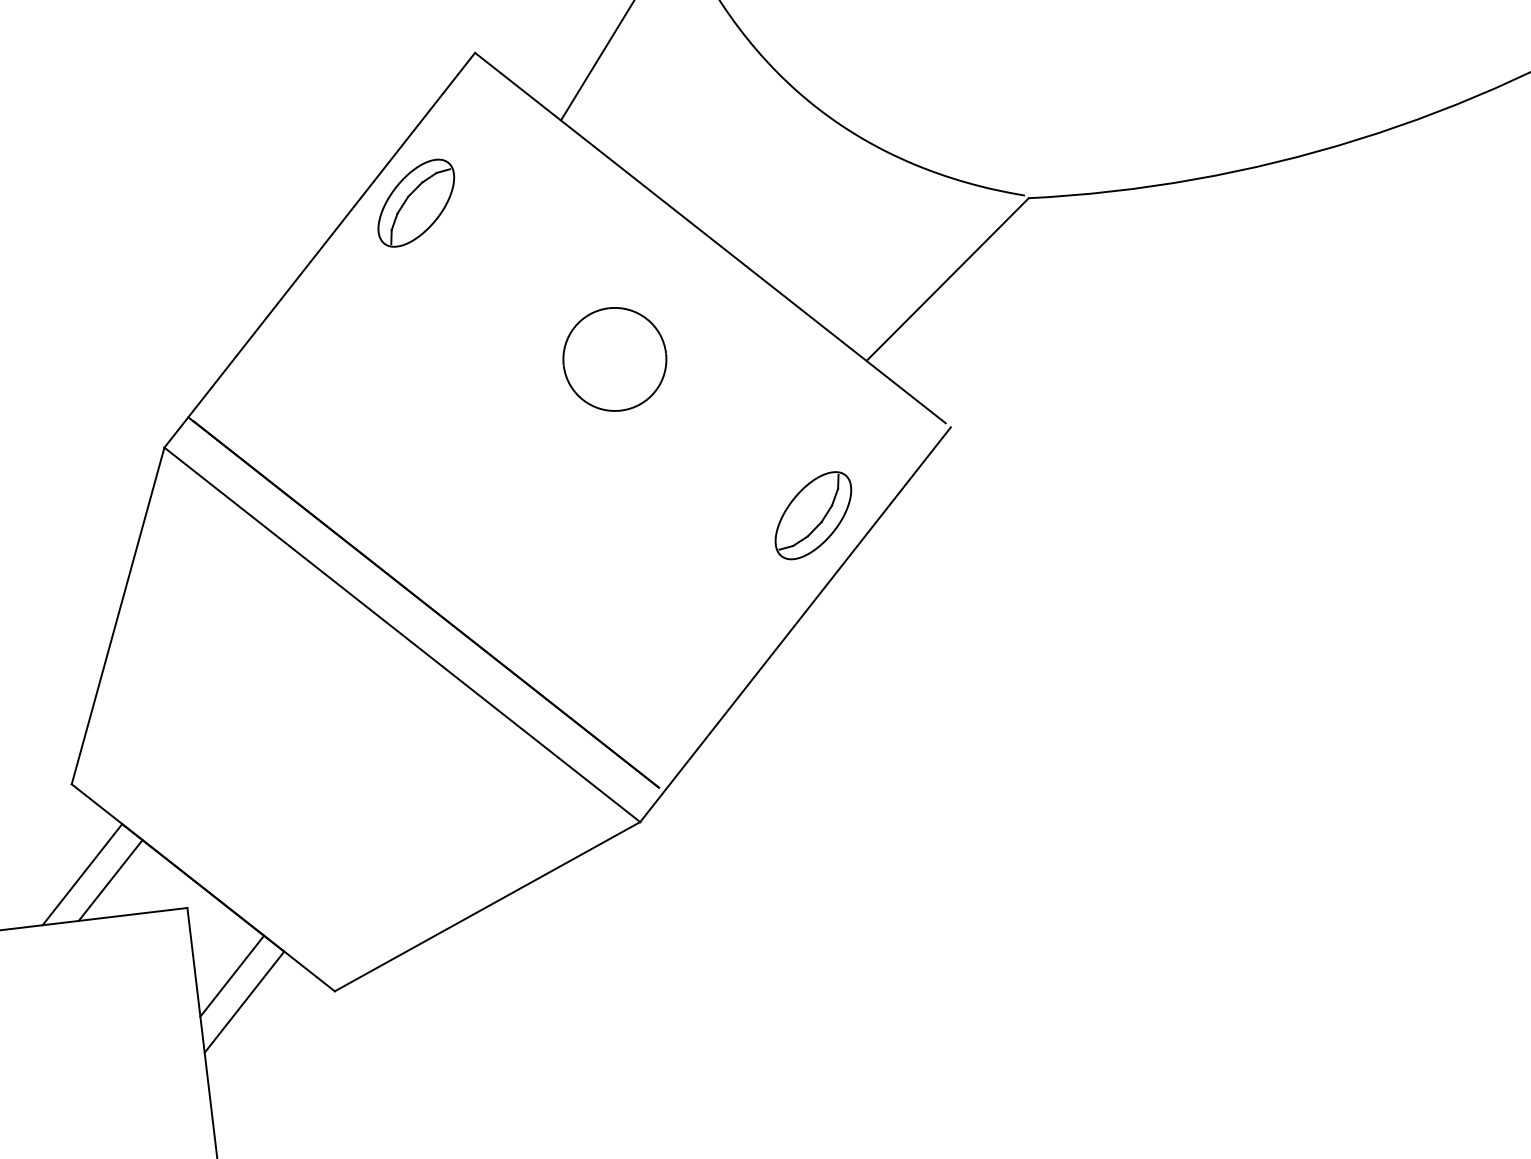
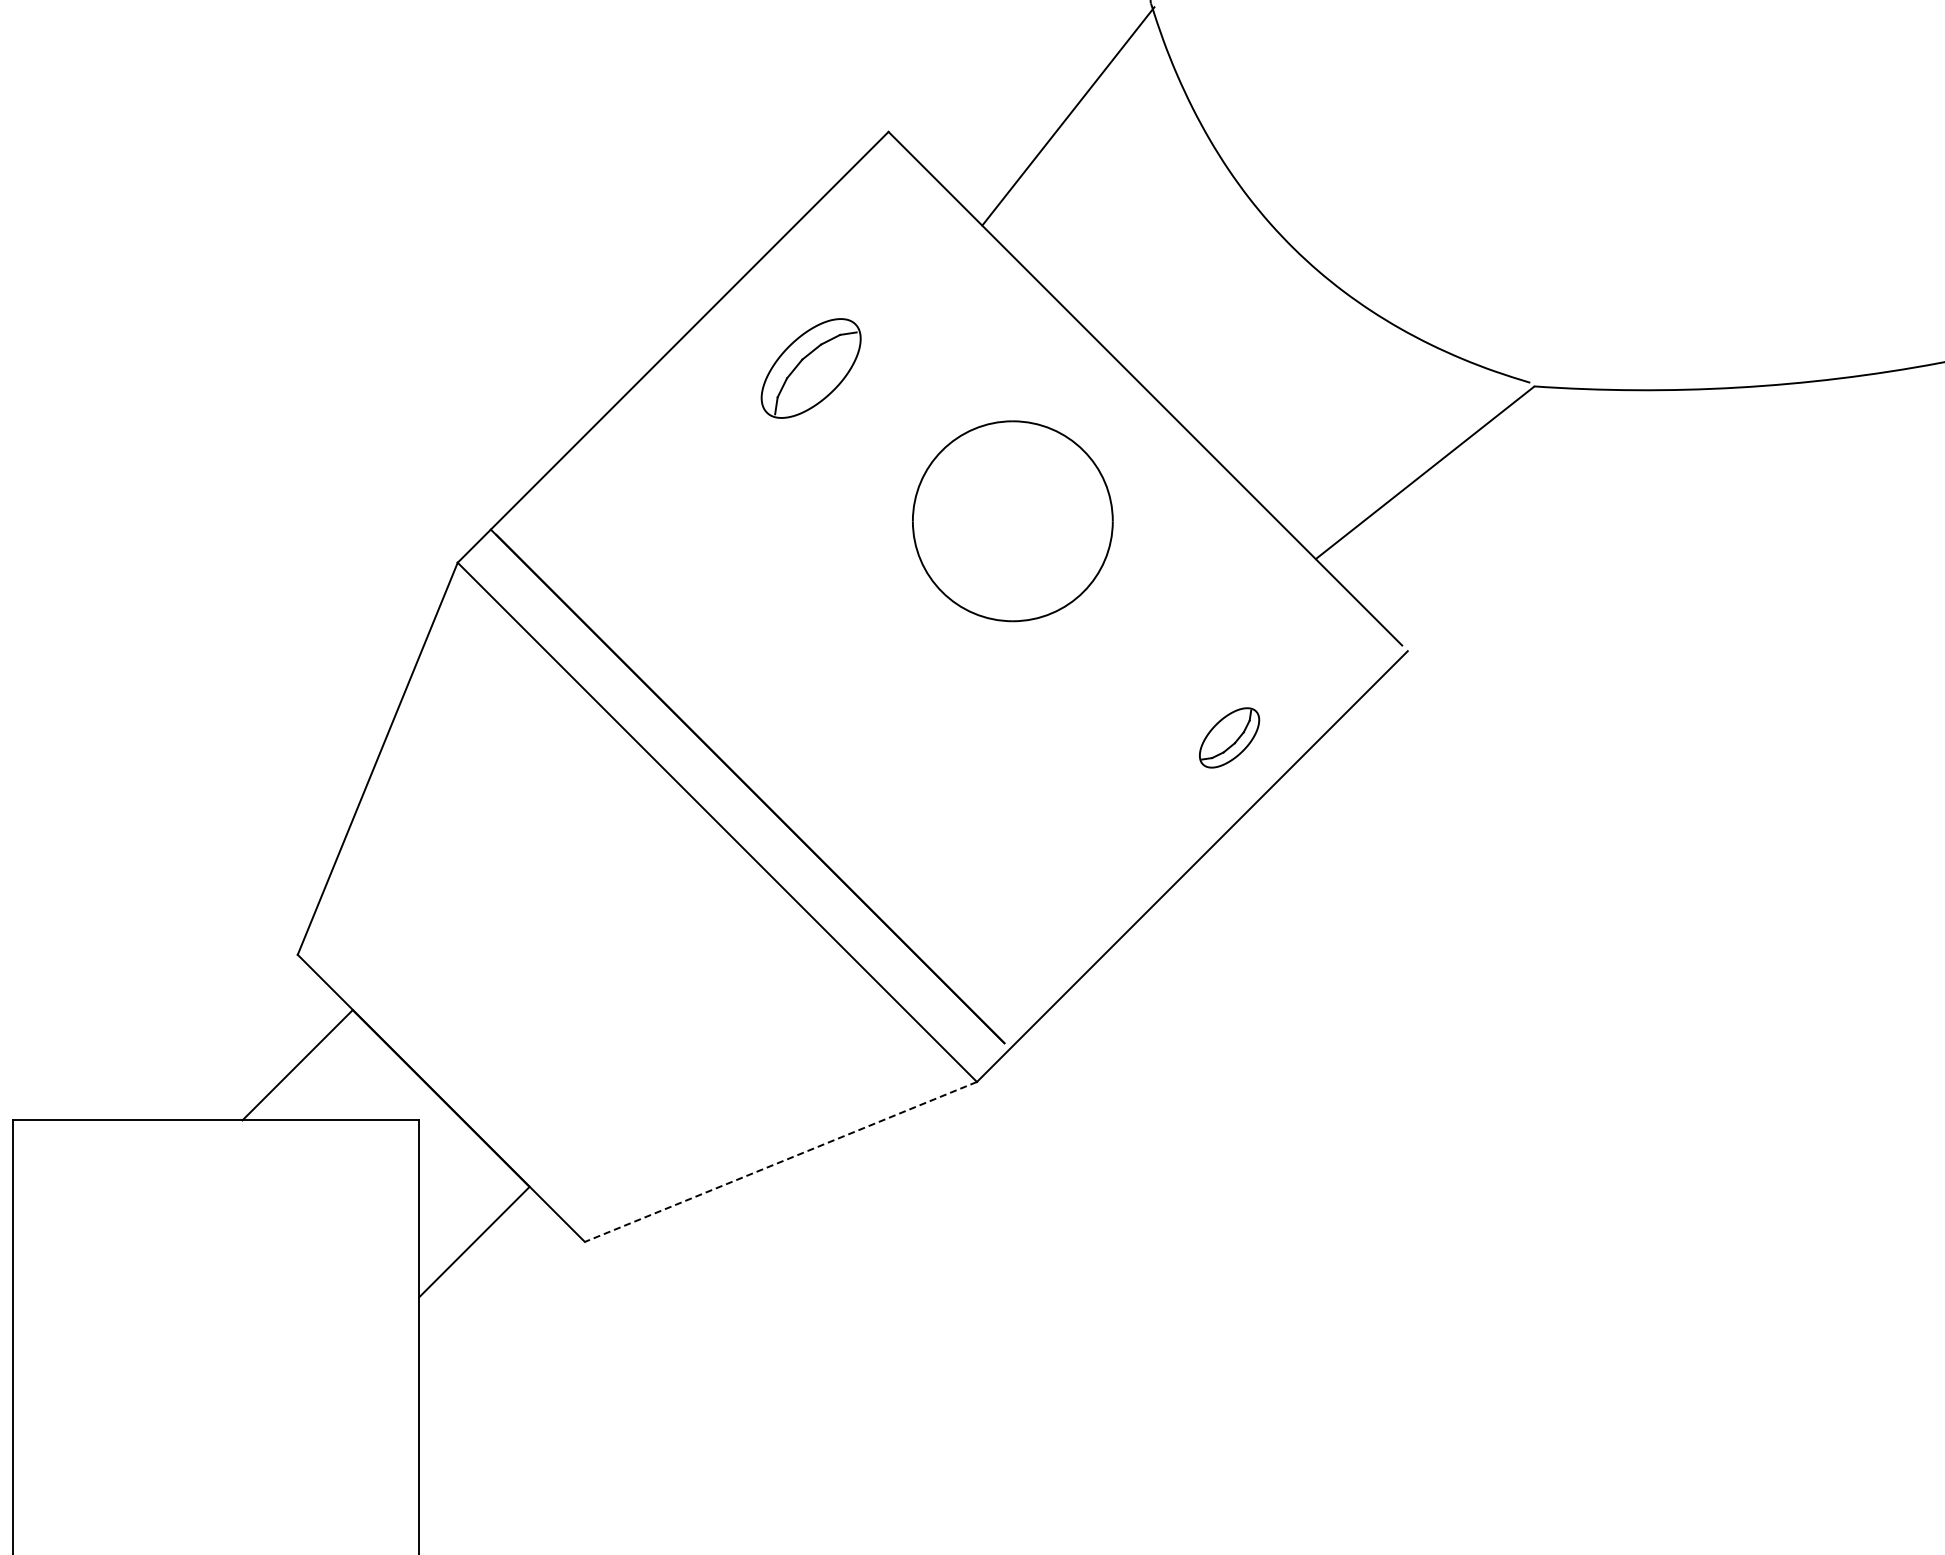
part: (415, 203) -> (810, 368), moved
part: (614, 358) -> (1012, 520), size x1.6
part: (813, 515) -> (1229, 737), size x0.6
line: (110, 880) -> (330, 1076), removed
line: (487, 906) -> (780, 1161), solid -> dashed
line: (232, 975) -> (463, 1208), removed

